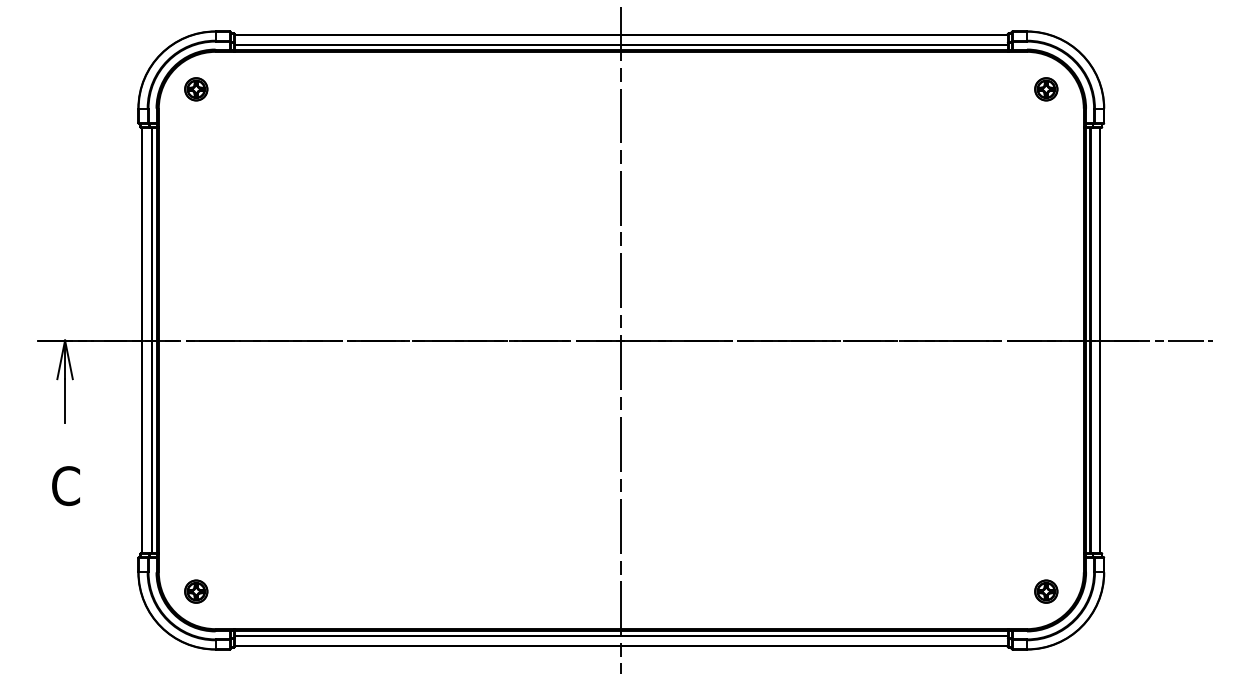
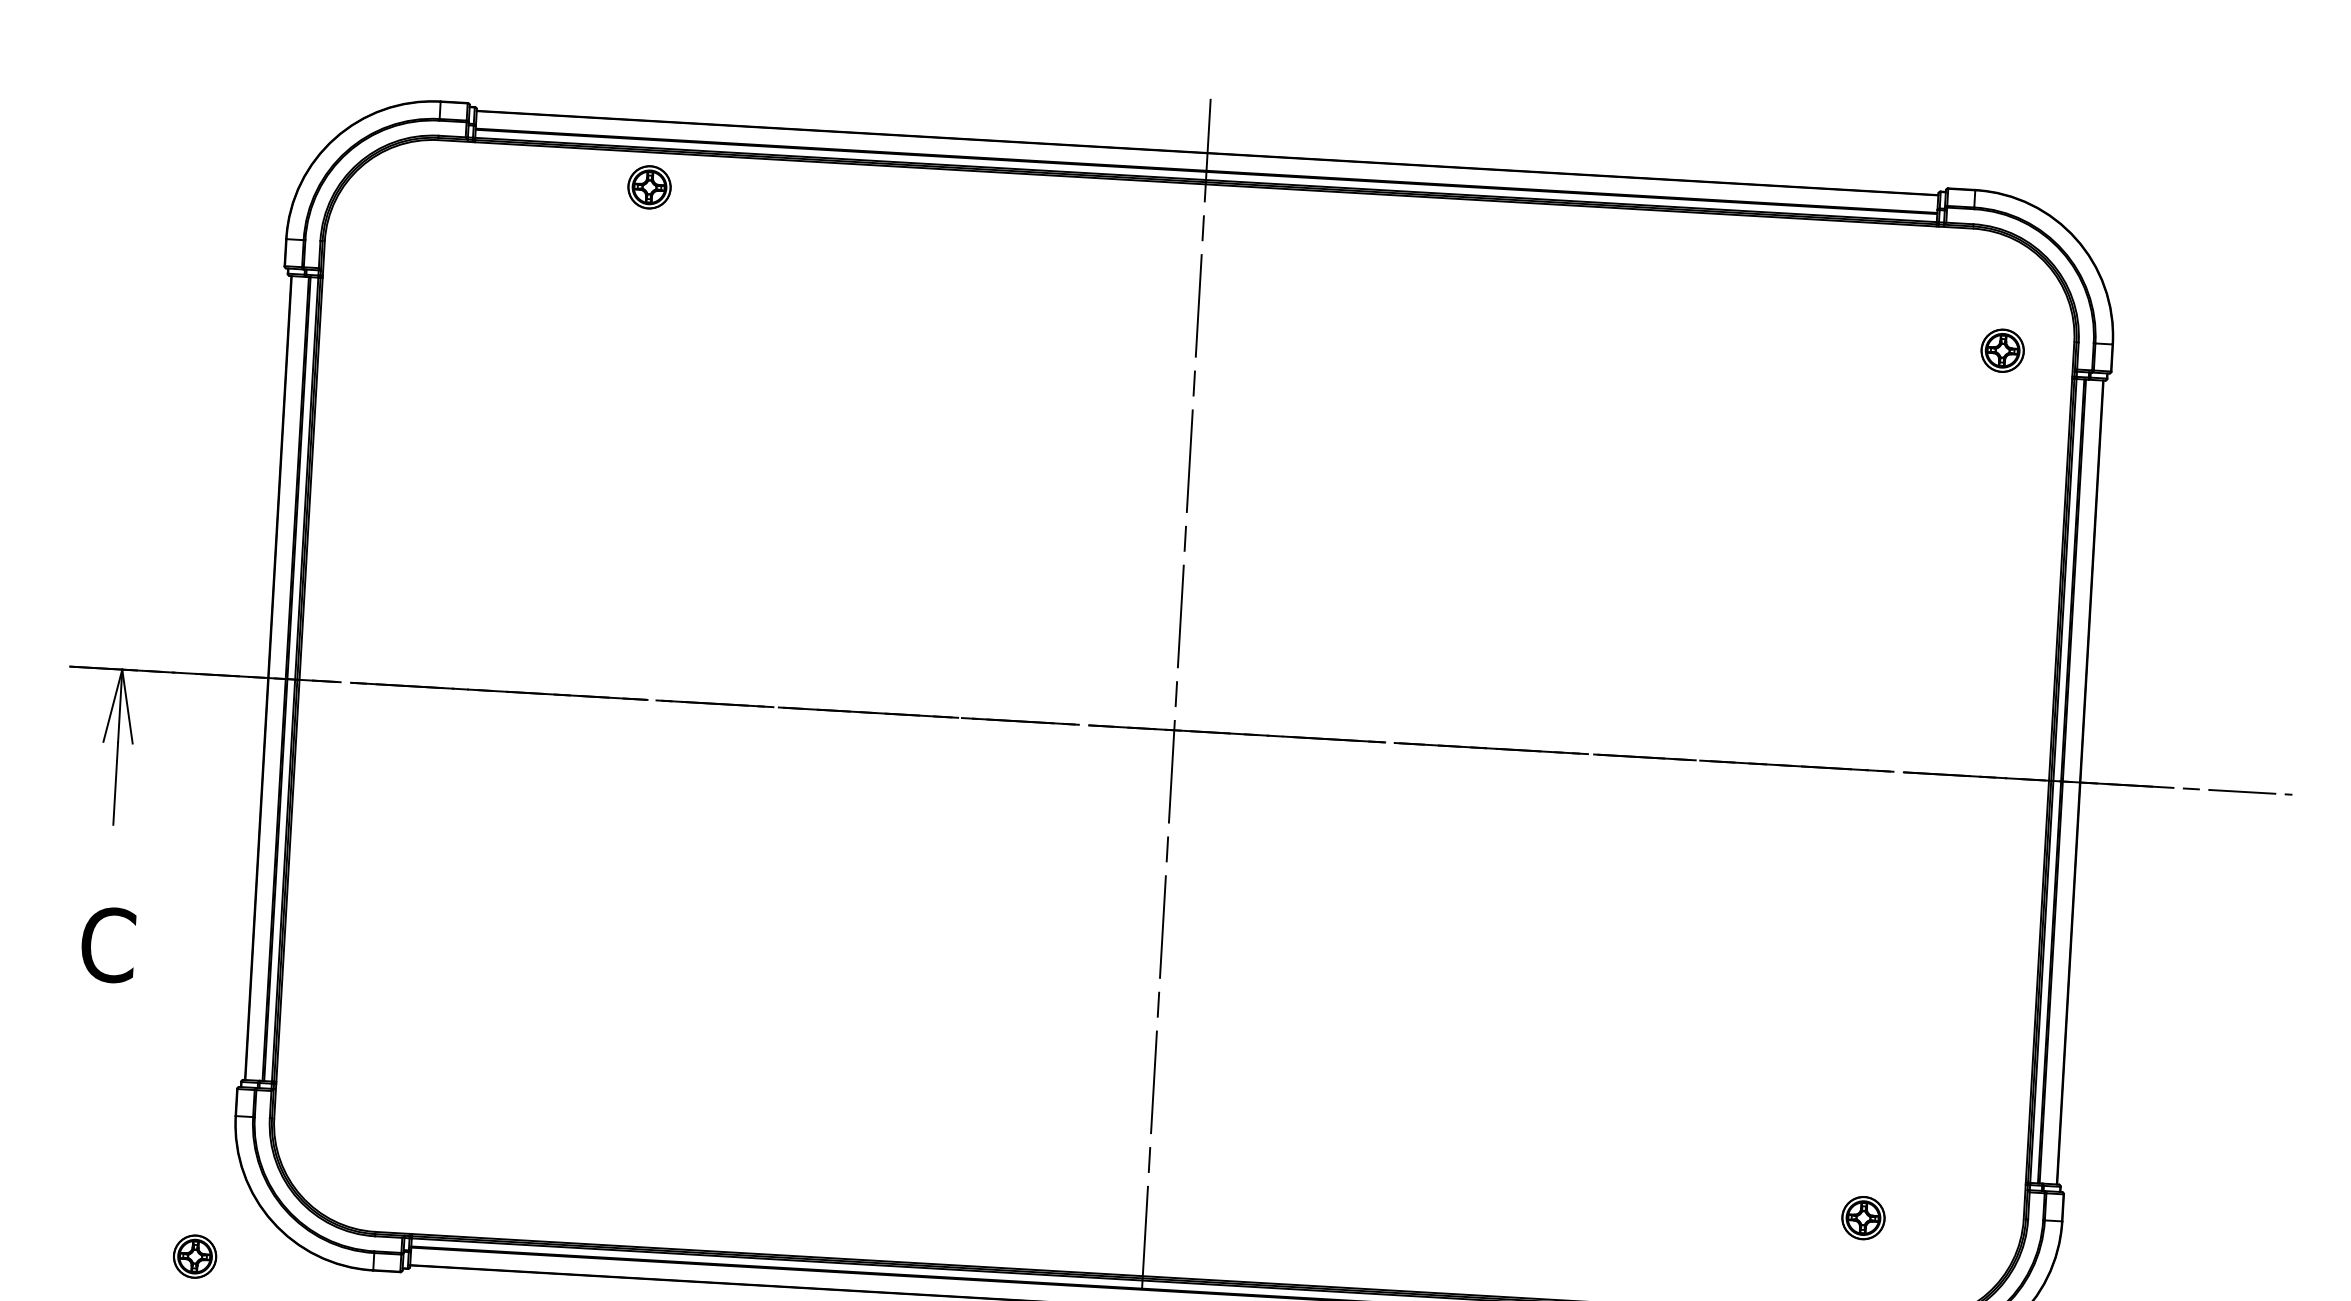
part: (196, 89) -> (649, 187), moved
part: (1046, 89) -> (2003, 351), moved
part: (196, 591) -> (195, 1256), moved
part: (1046, 591) -> (1863, 1217), moved

